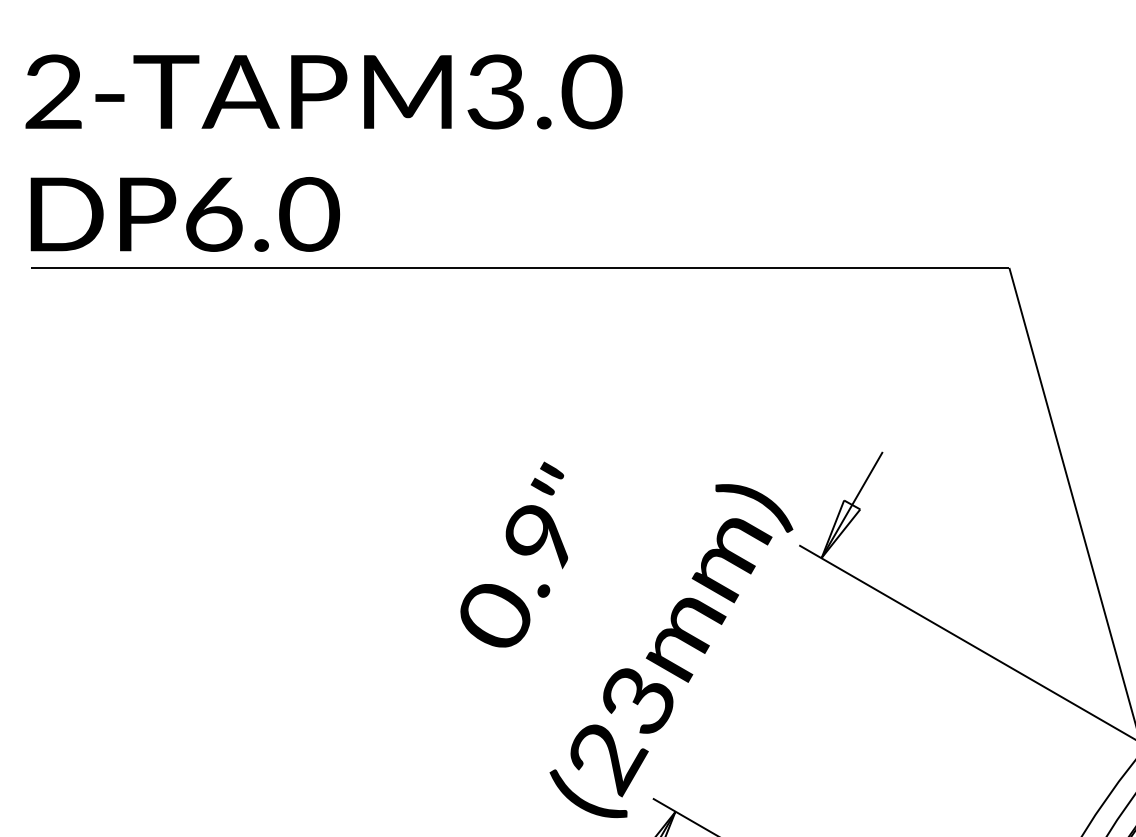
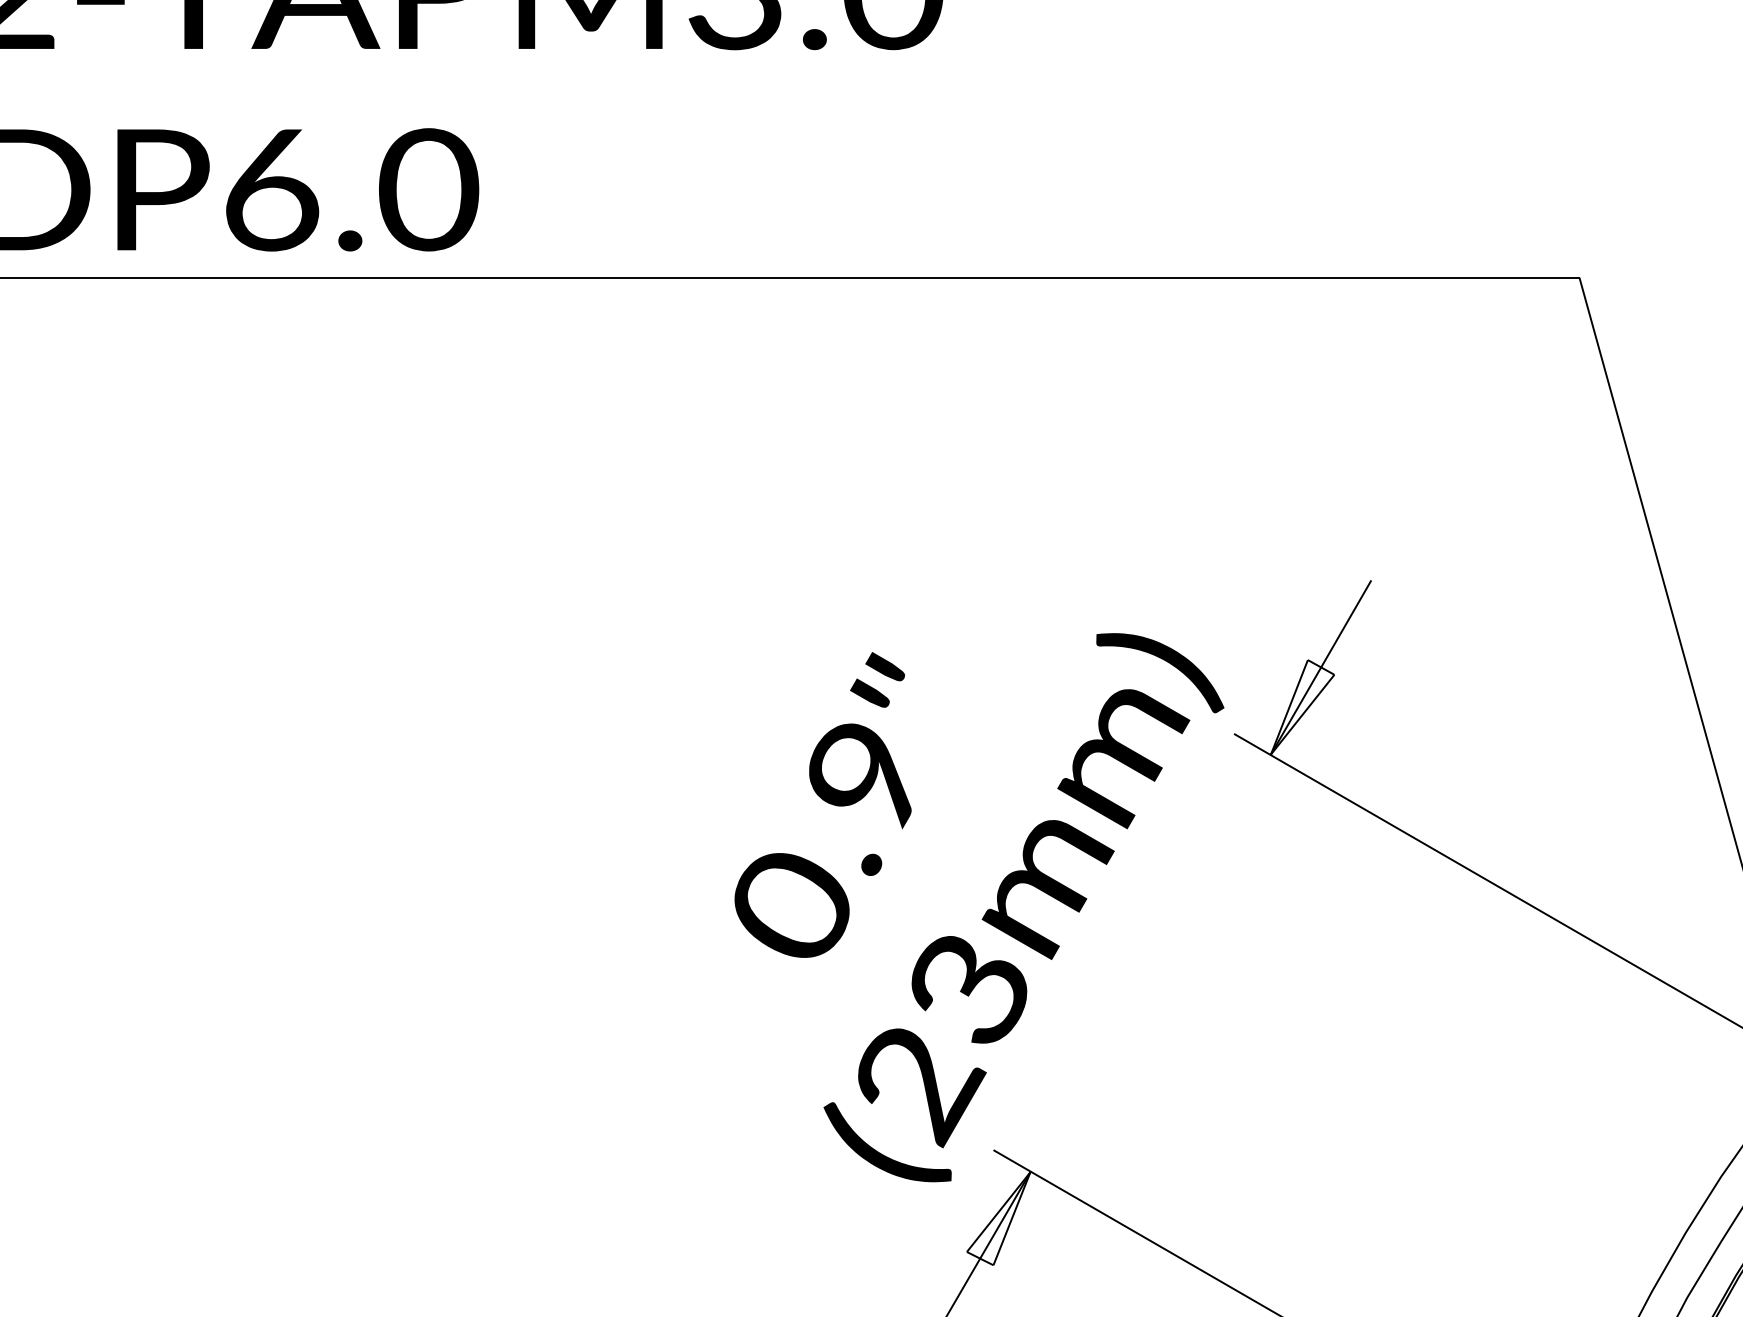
text: (514, 554) -> (823, 804), moved

